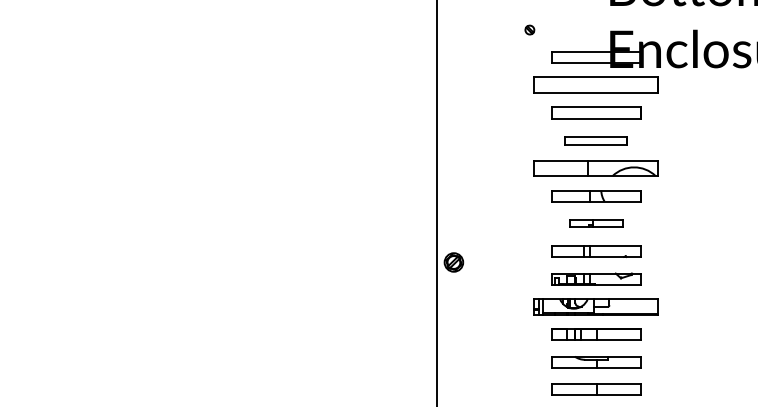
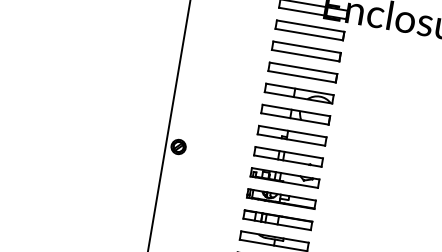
part: (596, 85) -> (310, 30), size x0.71
part: (596, 140) -> (302, 72), size x1.43
part: (596, 168) -> (299, 93), size x0.71
part: (596, 223) -> (292, 135), size x1.67
part: (596, 306) -> (281, 198), size x0.71

